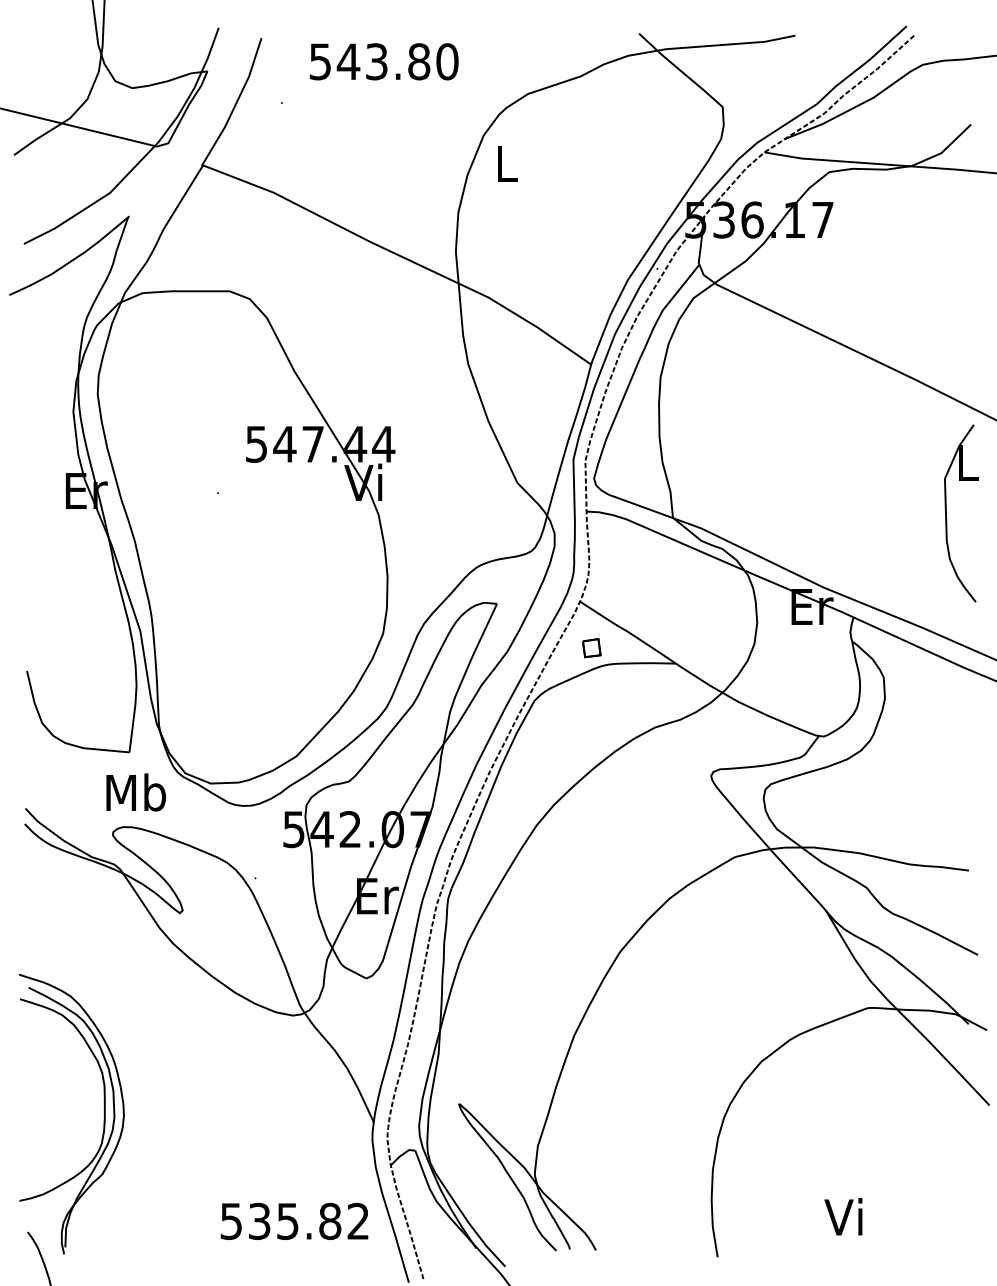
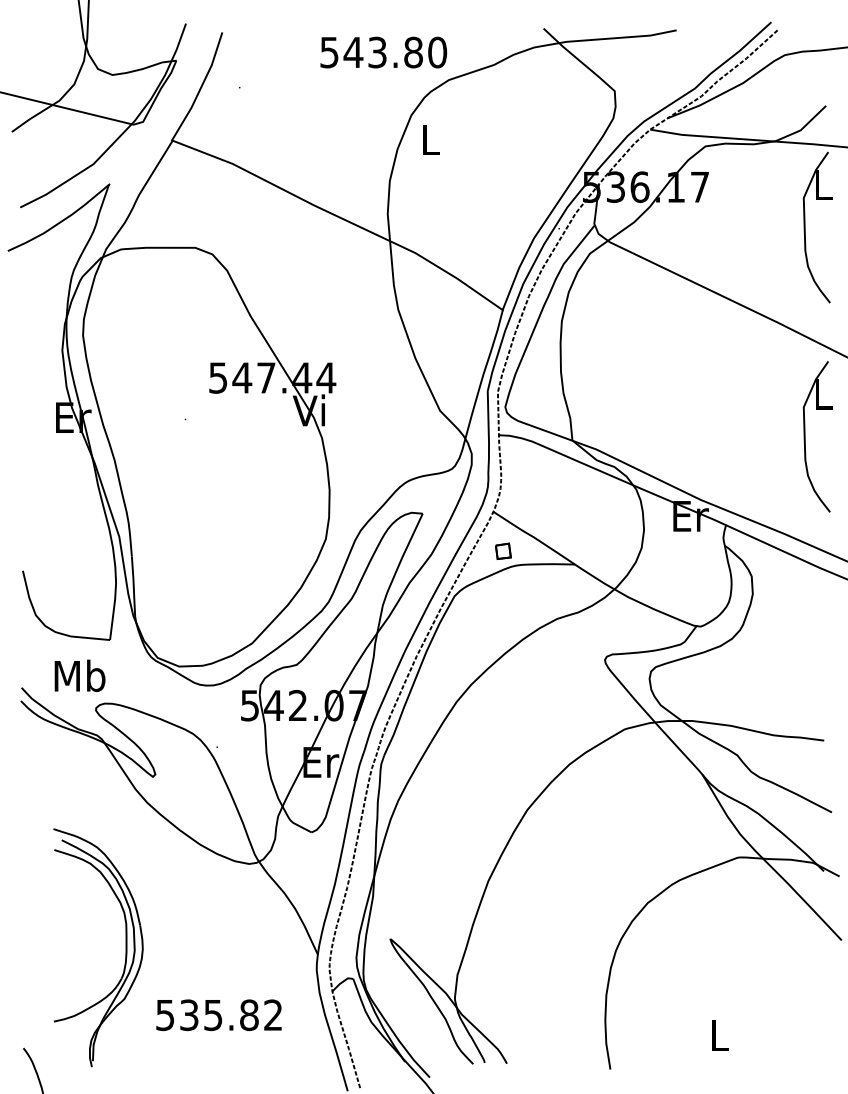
text: (383, 61) -> (383, 52), moved
part: (946, 267) -> (805, 227), added
text: (136, 792) -> (80, 675), moved
part: (103, 1113) -> (125, 947), moved
text: (843, 1216) -> (717, 1034), Vi -> L
text: (294, 1220) -> (218, 1014), moved

